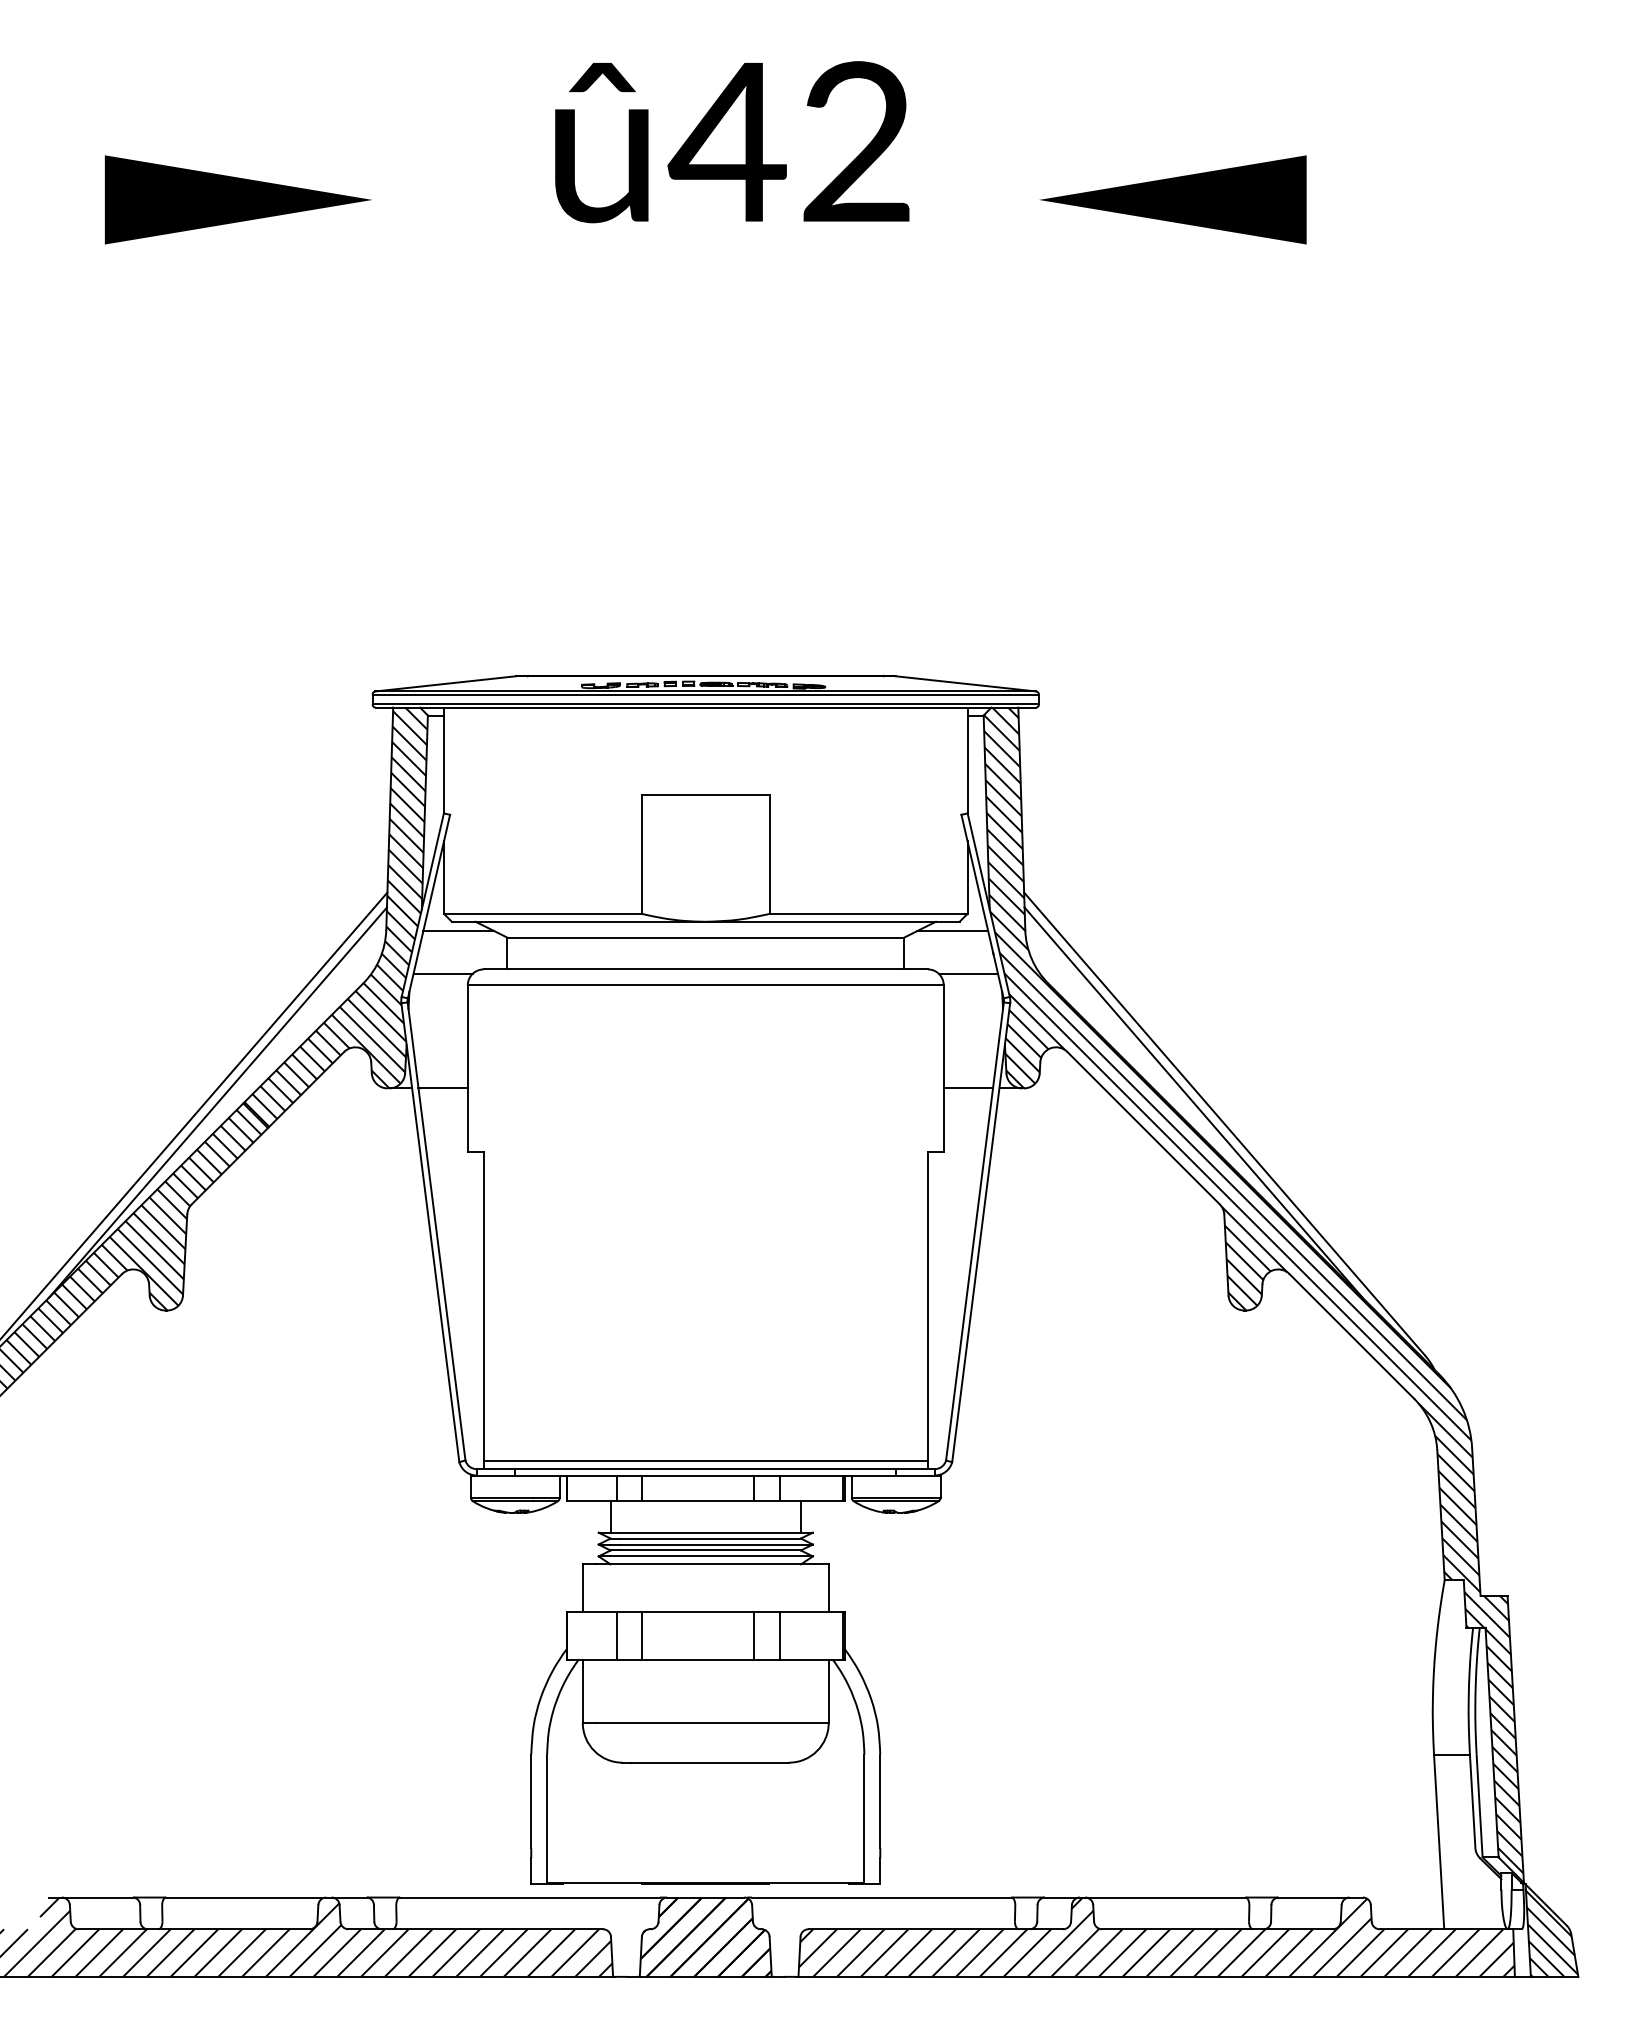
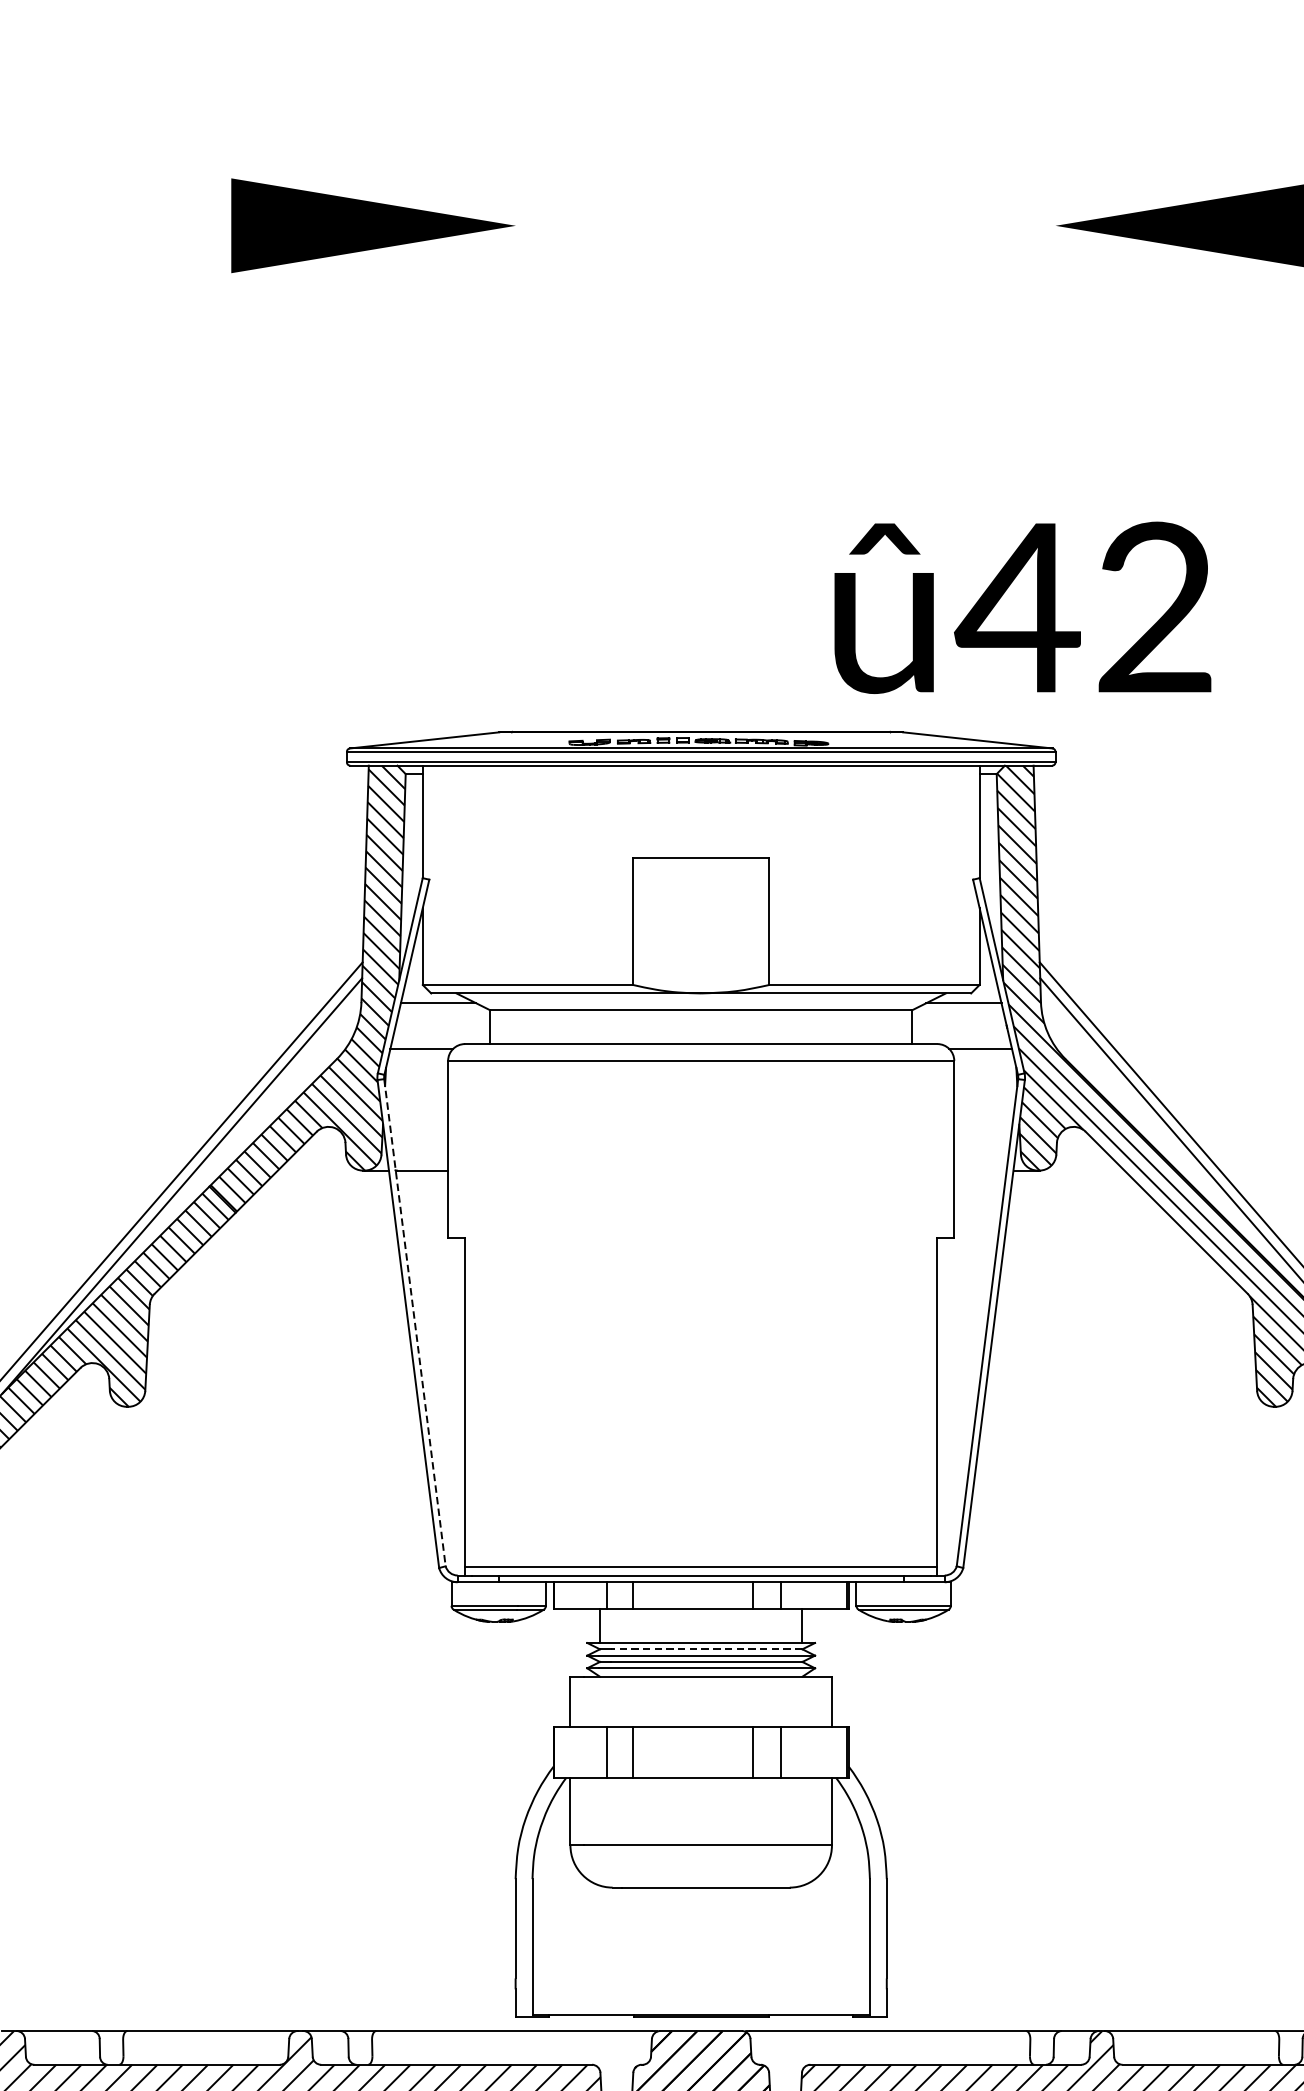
text: (732, 142) -> (1023, 608), moved
part: (237, 199) -> (372, 225), moved
line: (968, 1088) -> (980, 1170), removed
line: (436, 1231) -> (414, 1322), solid -> dashed
line: (710, 1538) -> (706, 1649), solid -> dashed

